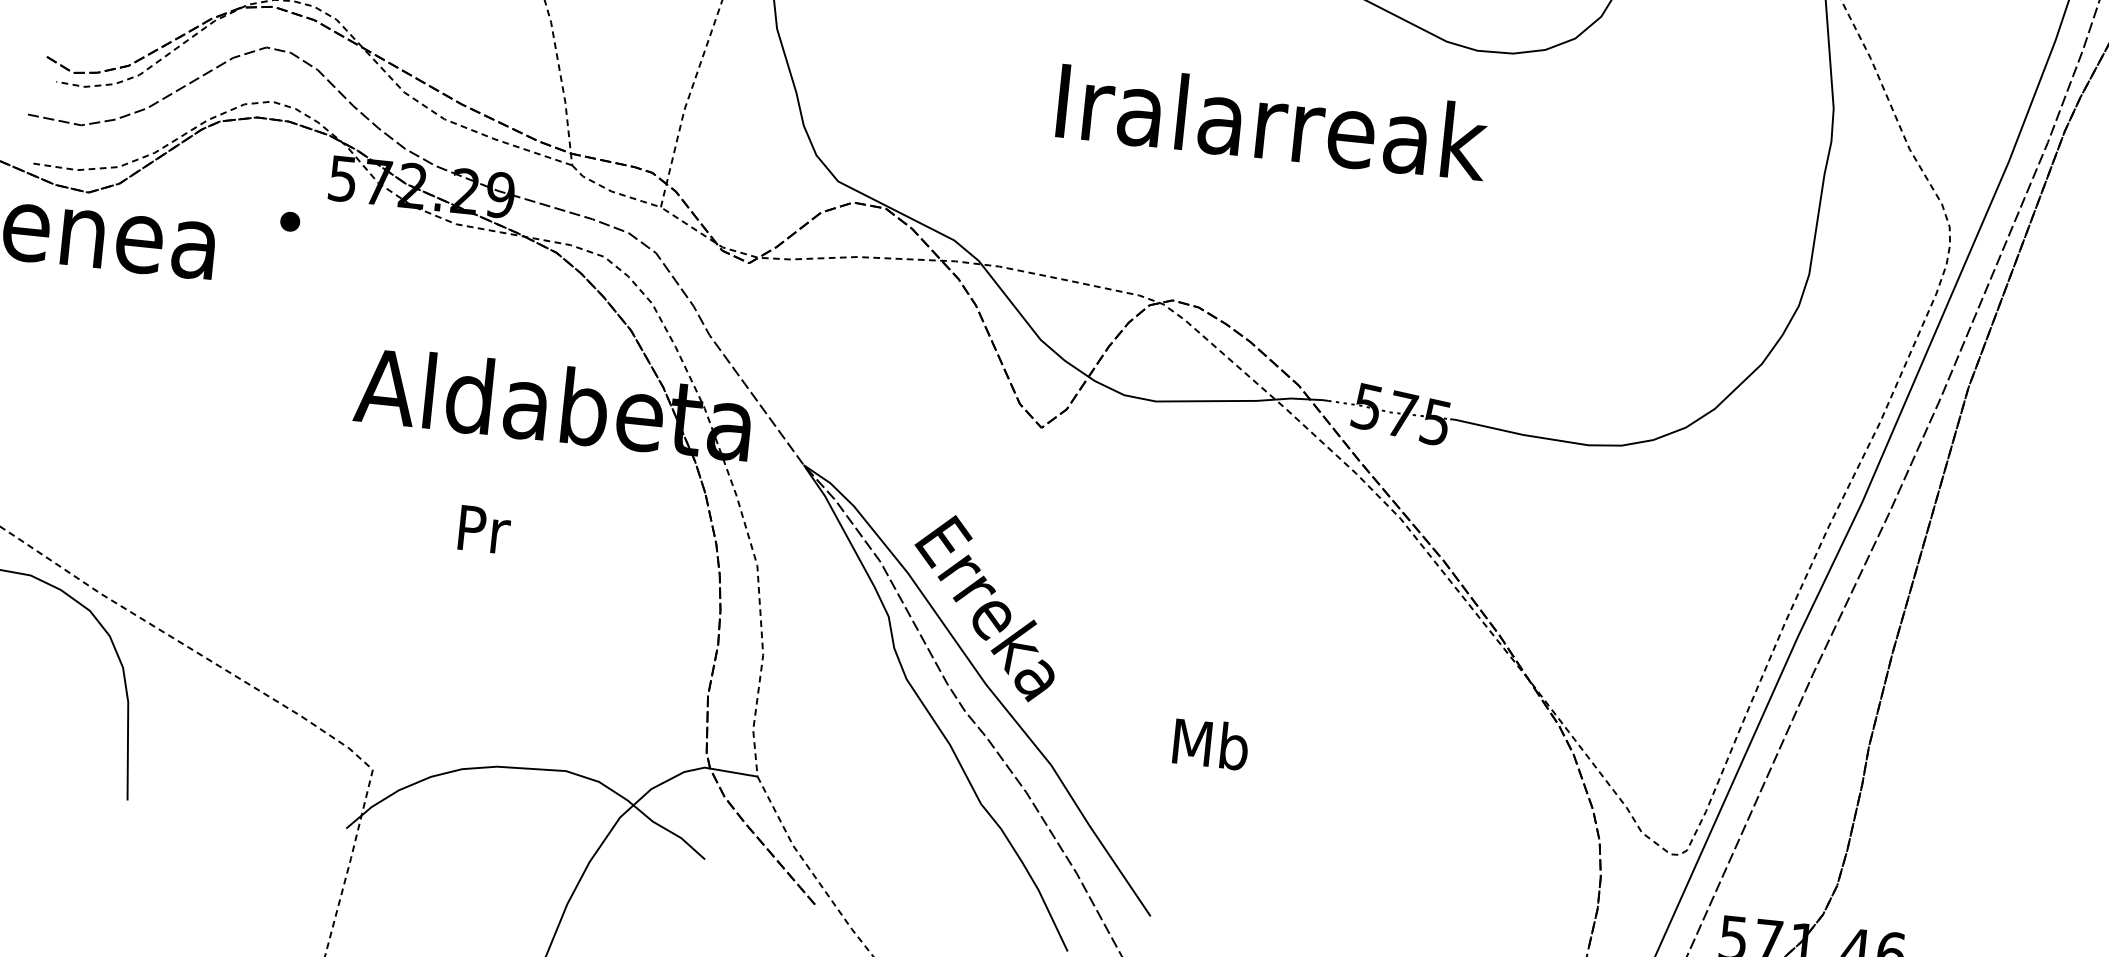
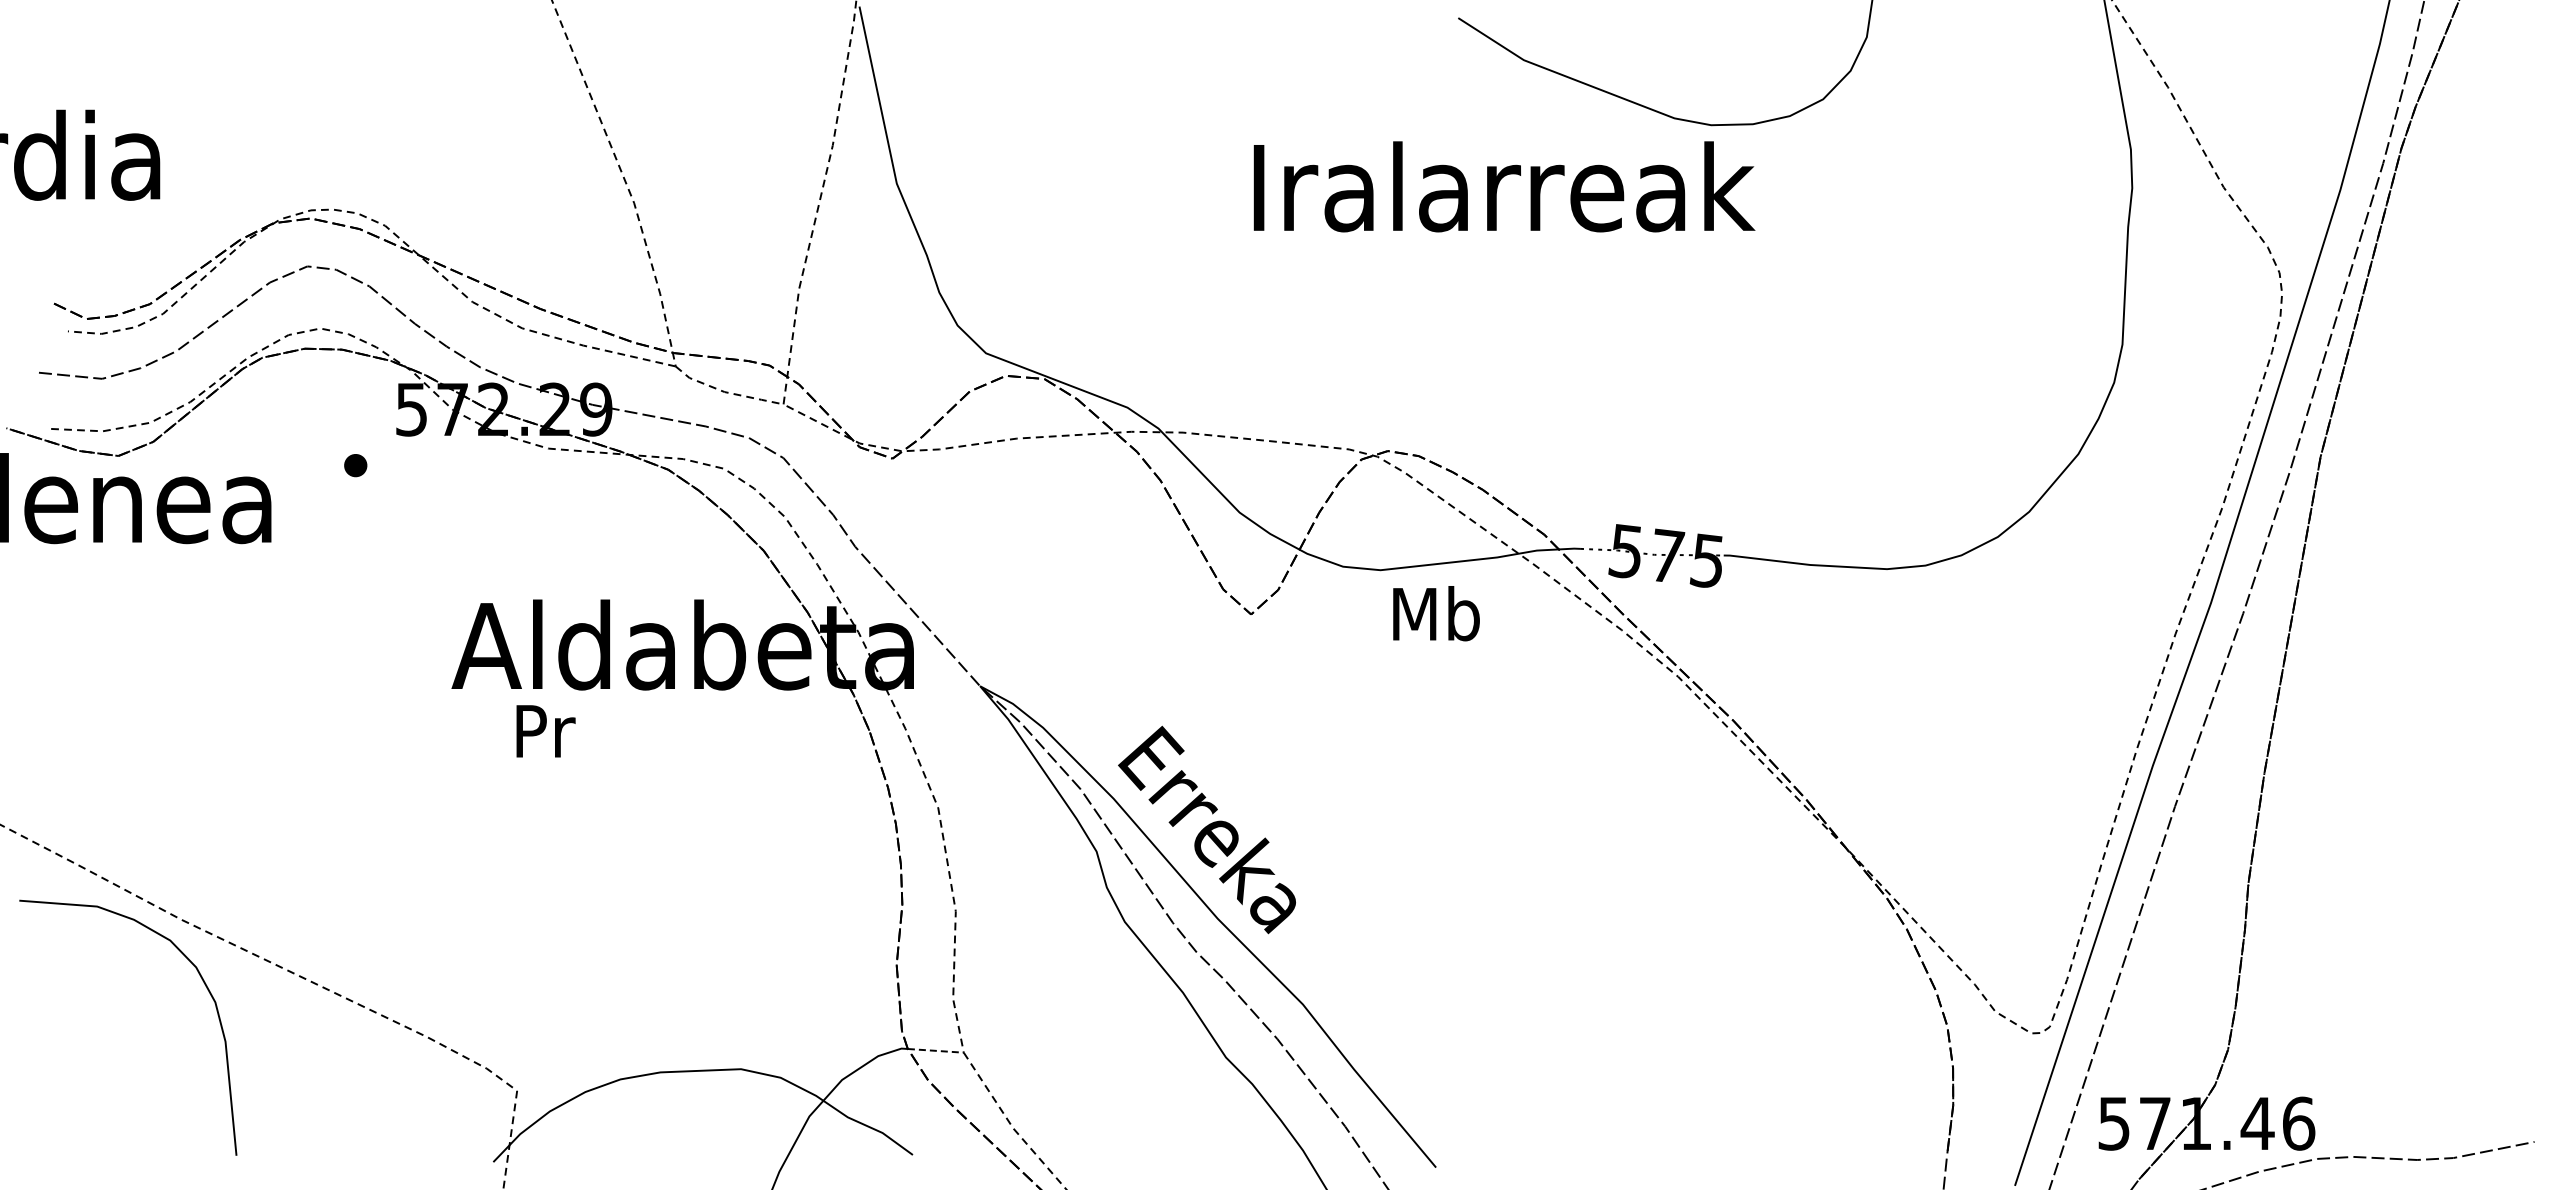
text: (1272, 121) -> (1504, 186), moved
text: (484, 529) -> (545, 731), moved
text: (1211, 743) -> (1436, 613), moved
line: (734, 772) -> (936, 1050), solid -> dashed

